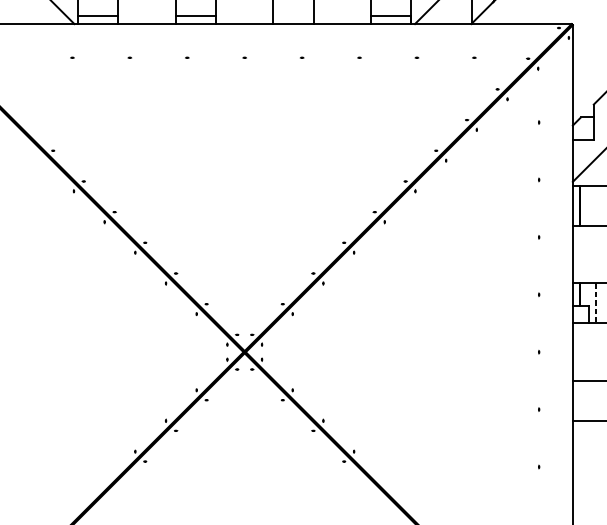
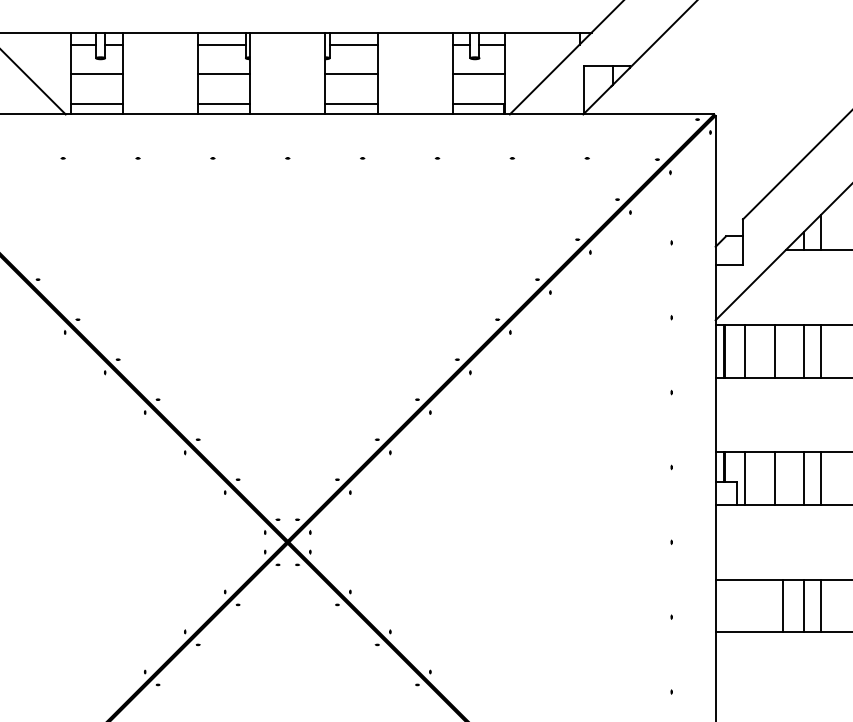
line: (293, 15) -> (351, 103), added
line: (595, 205) -> (745, 351), added
line: (595, 304) -> (745, 479), dashed -> solid

